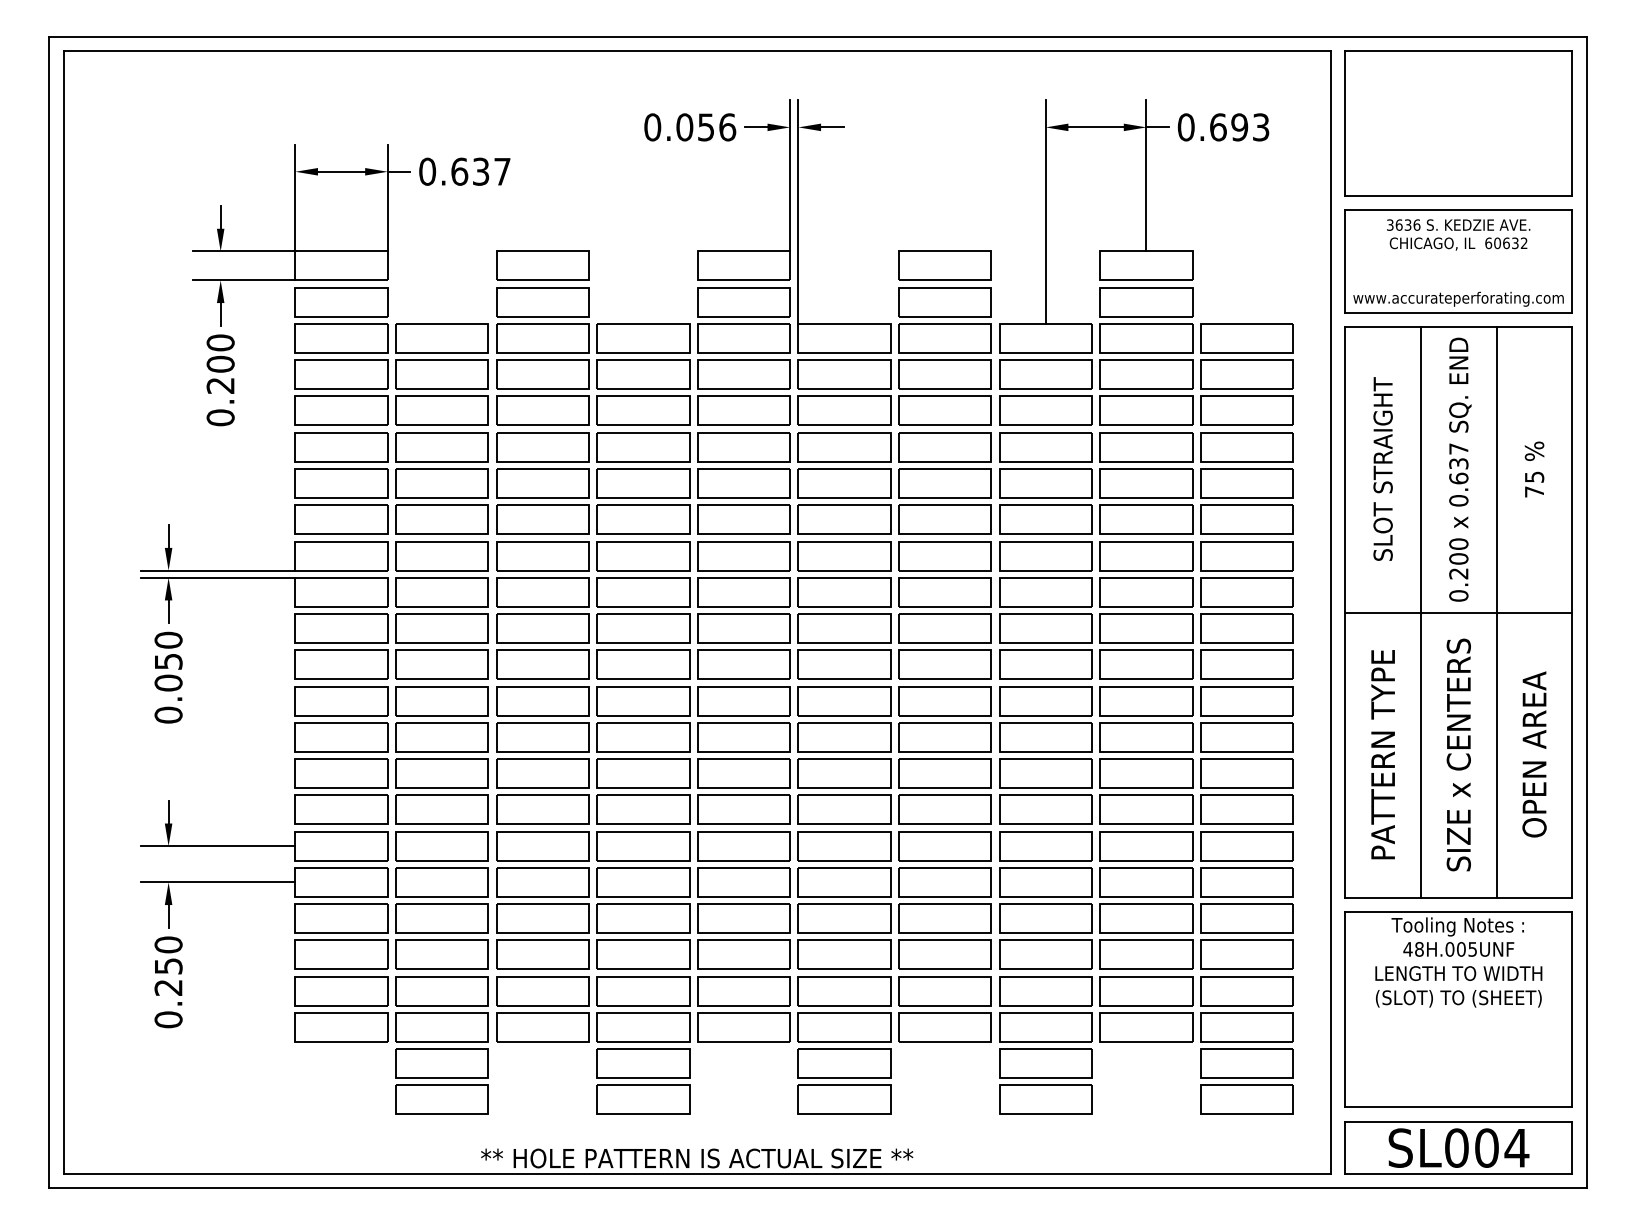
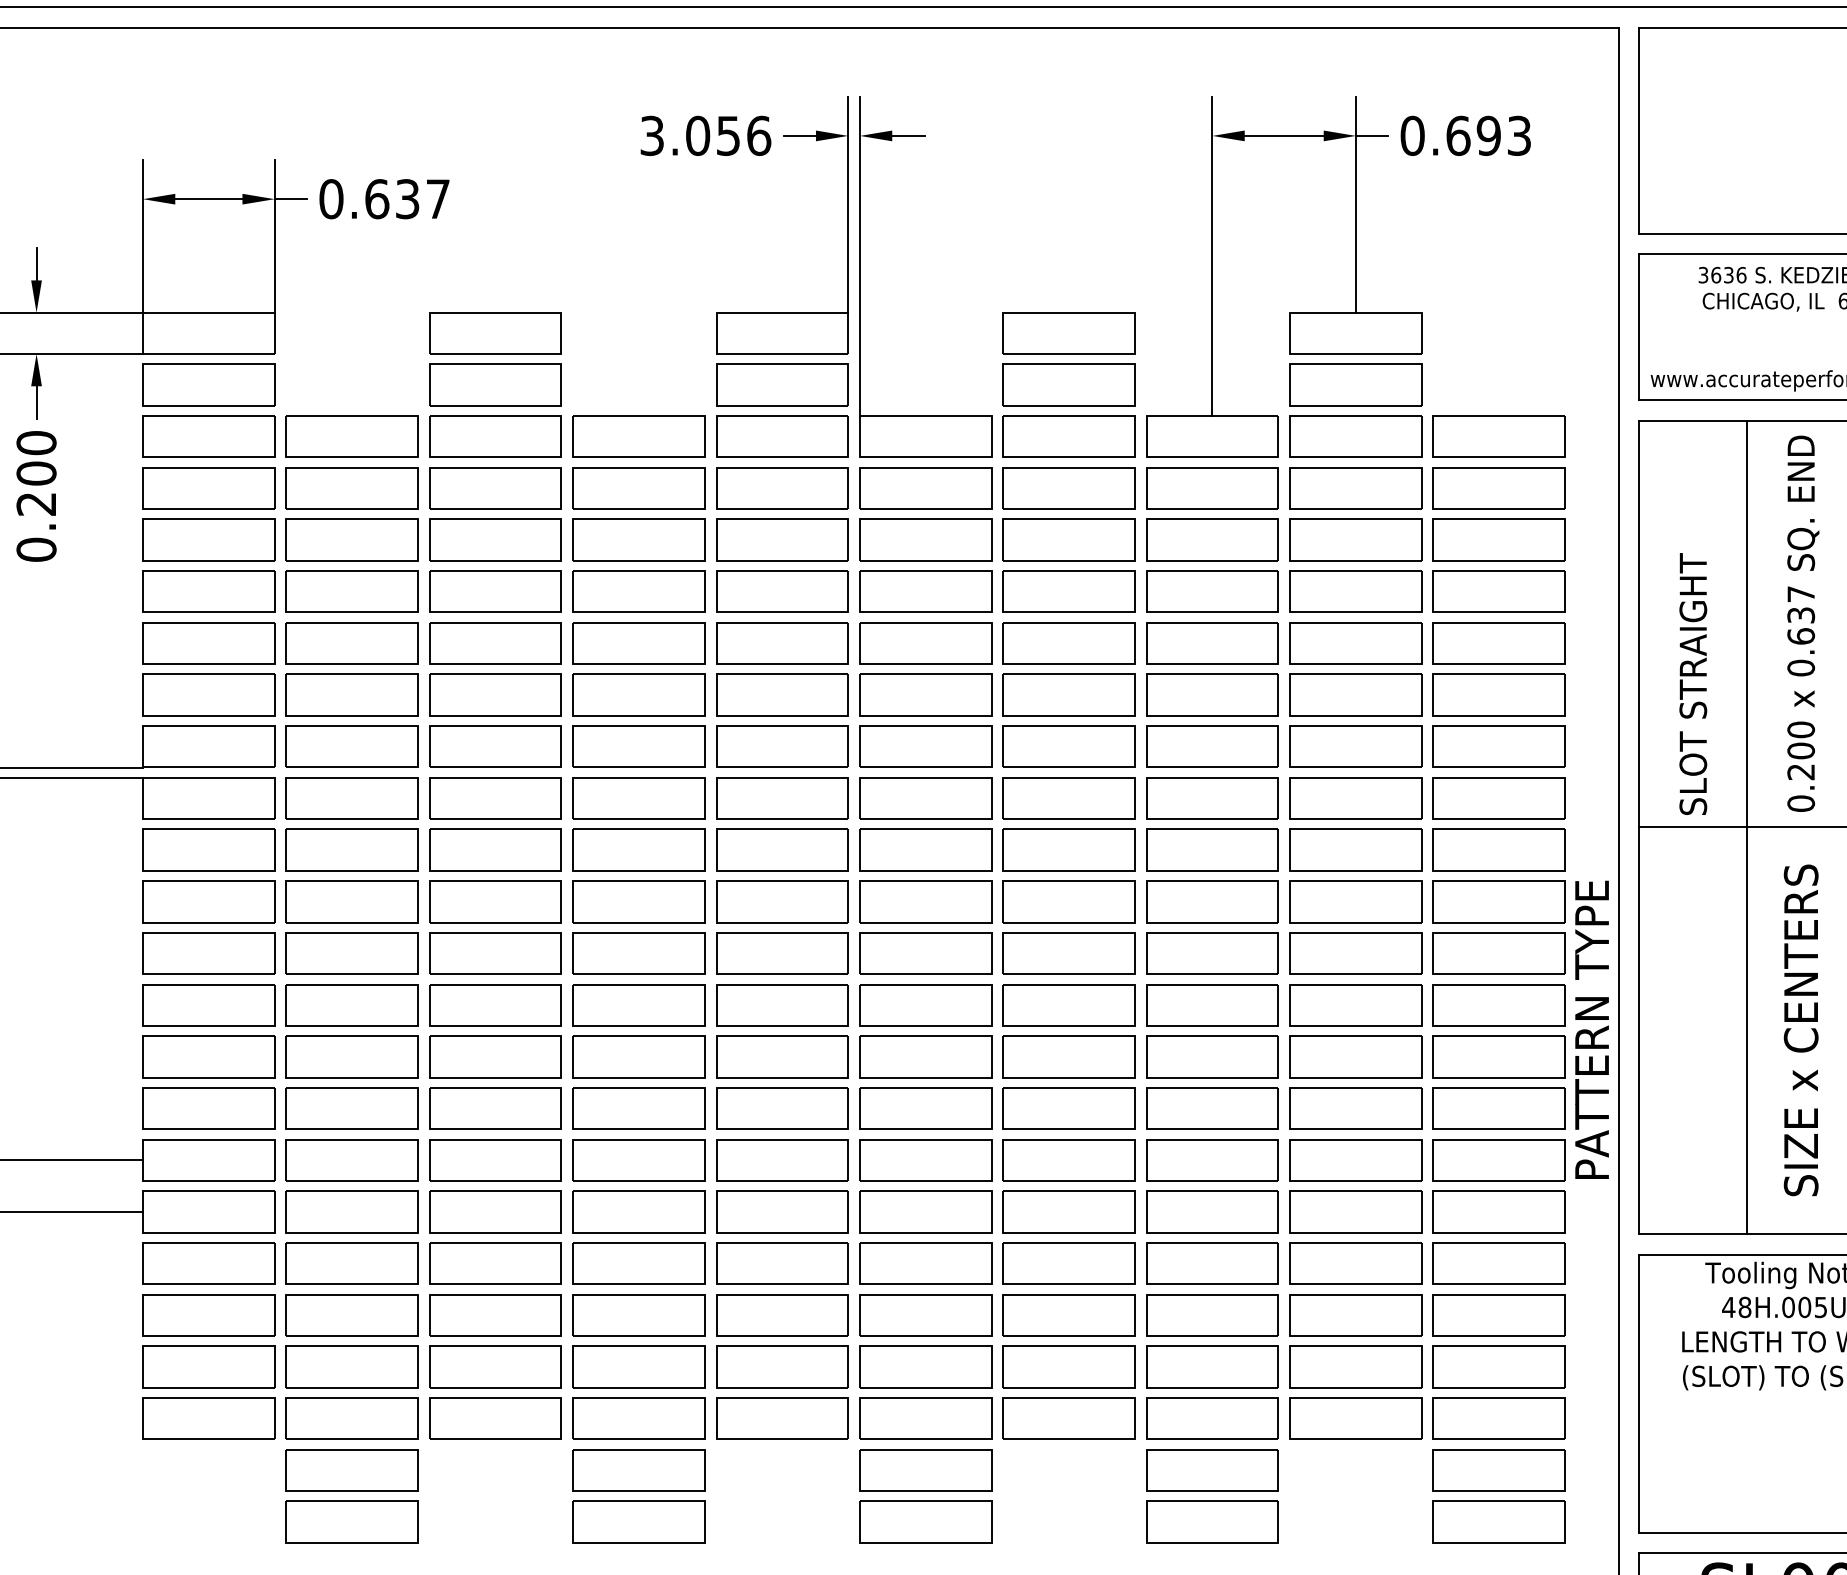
text: (652, 127) -> (651, 136), 0.056 -> 3.056
text: (1382, 468) -> (1692, 683), moved
text: (1382, 754) -> (1591, 1029), moved

